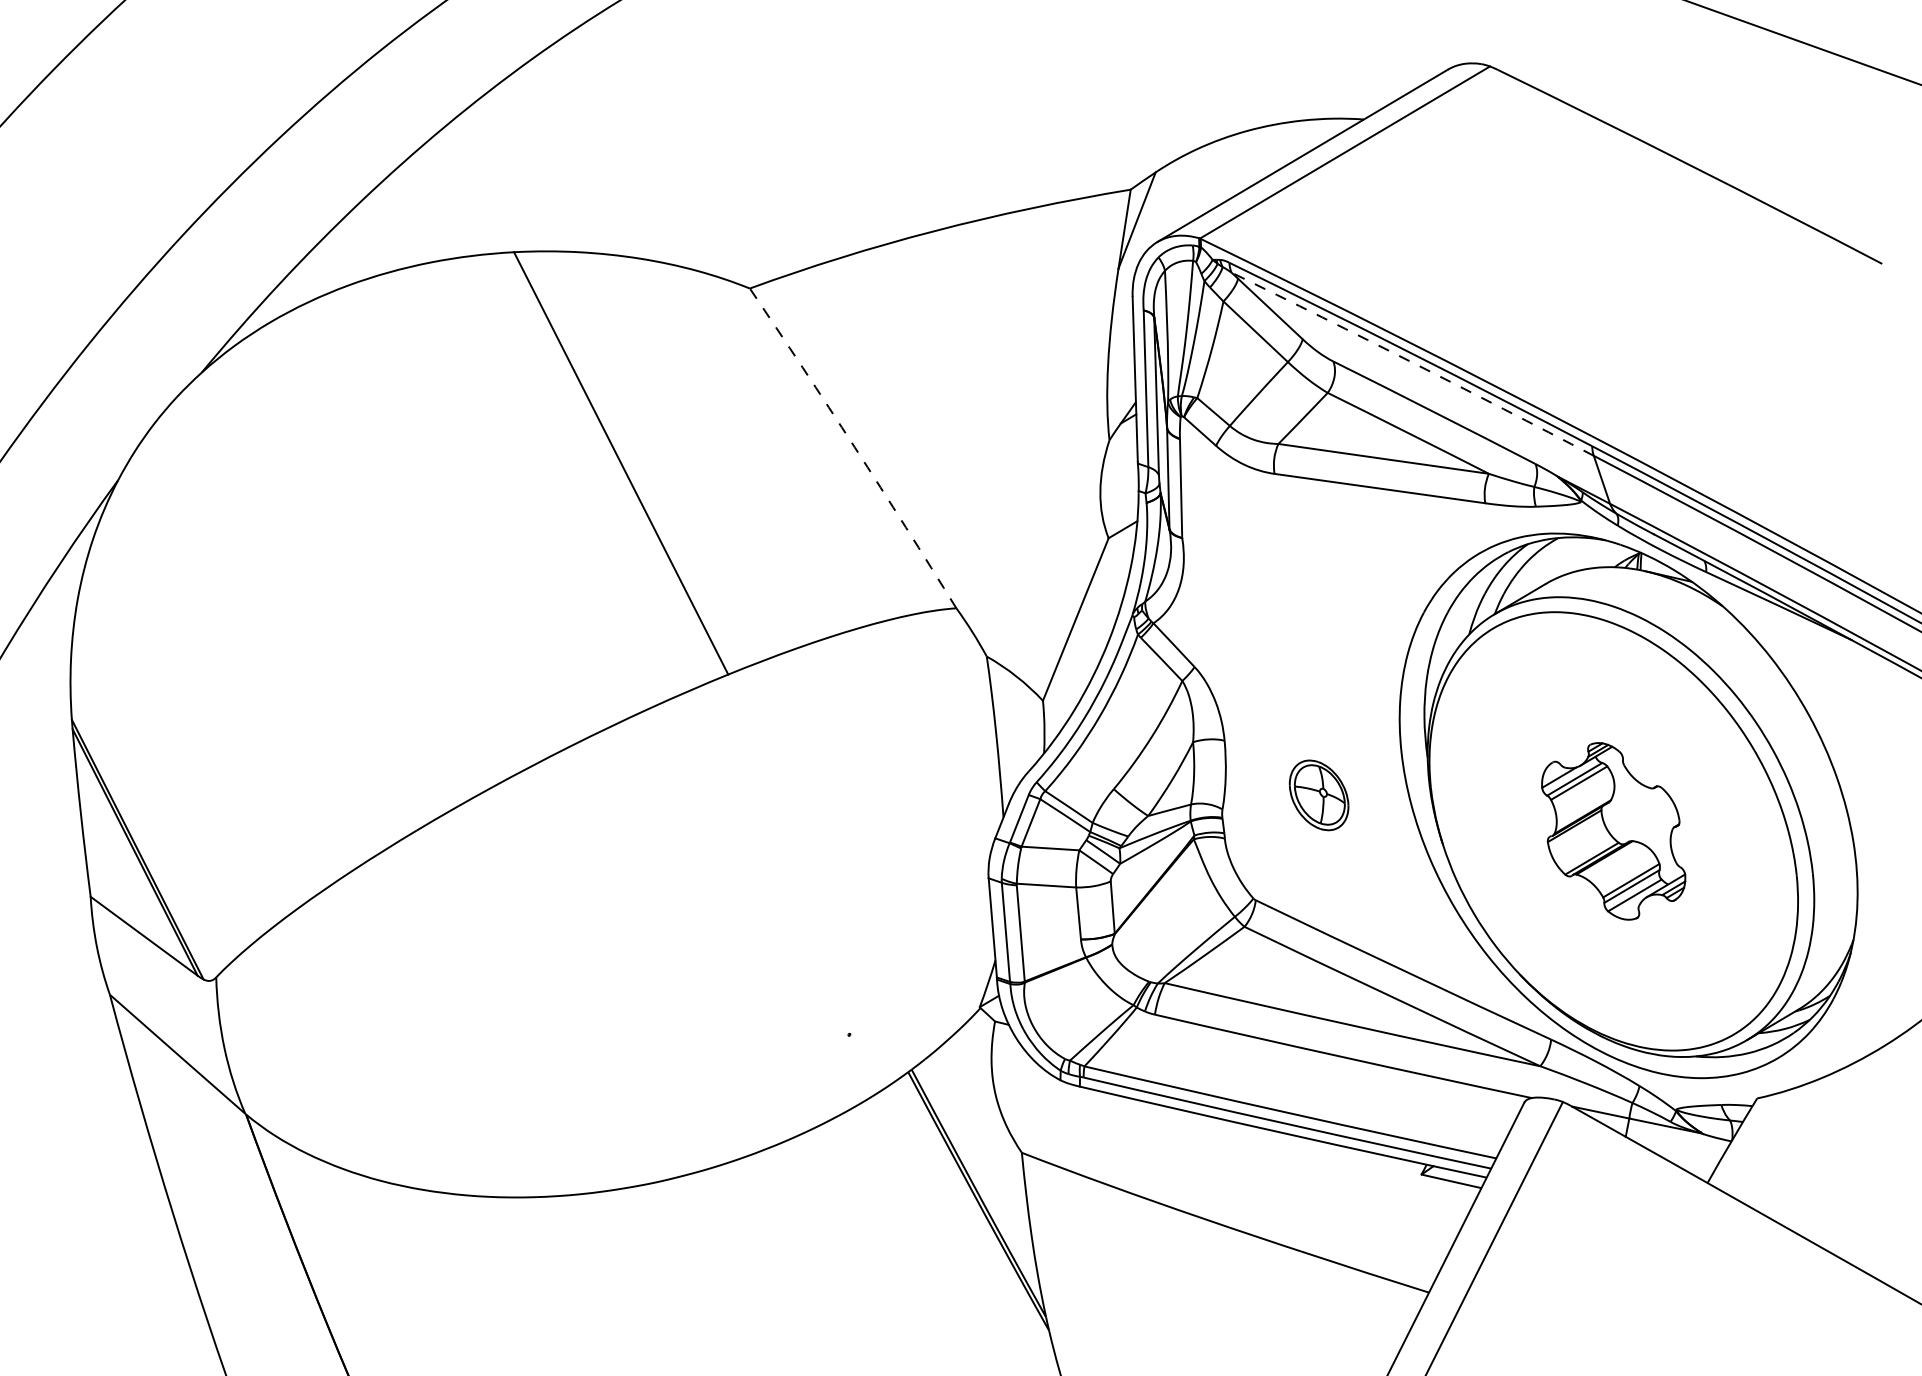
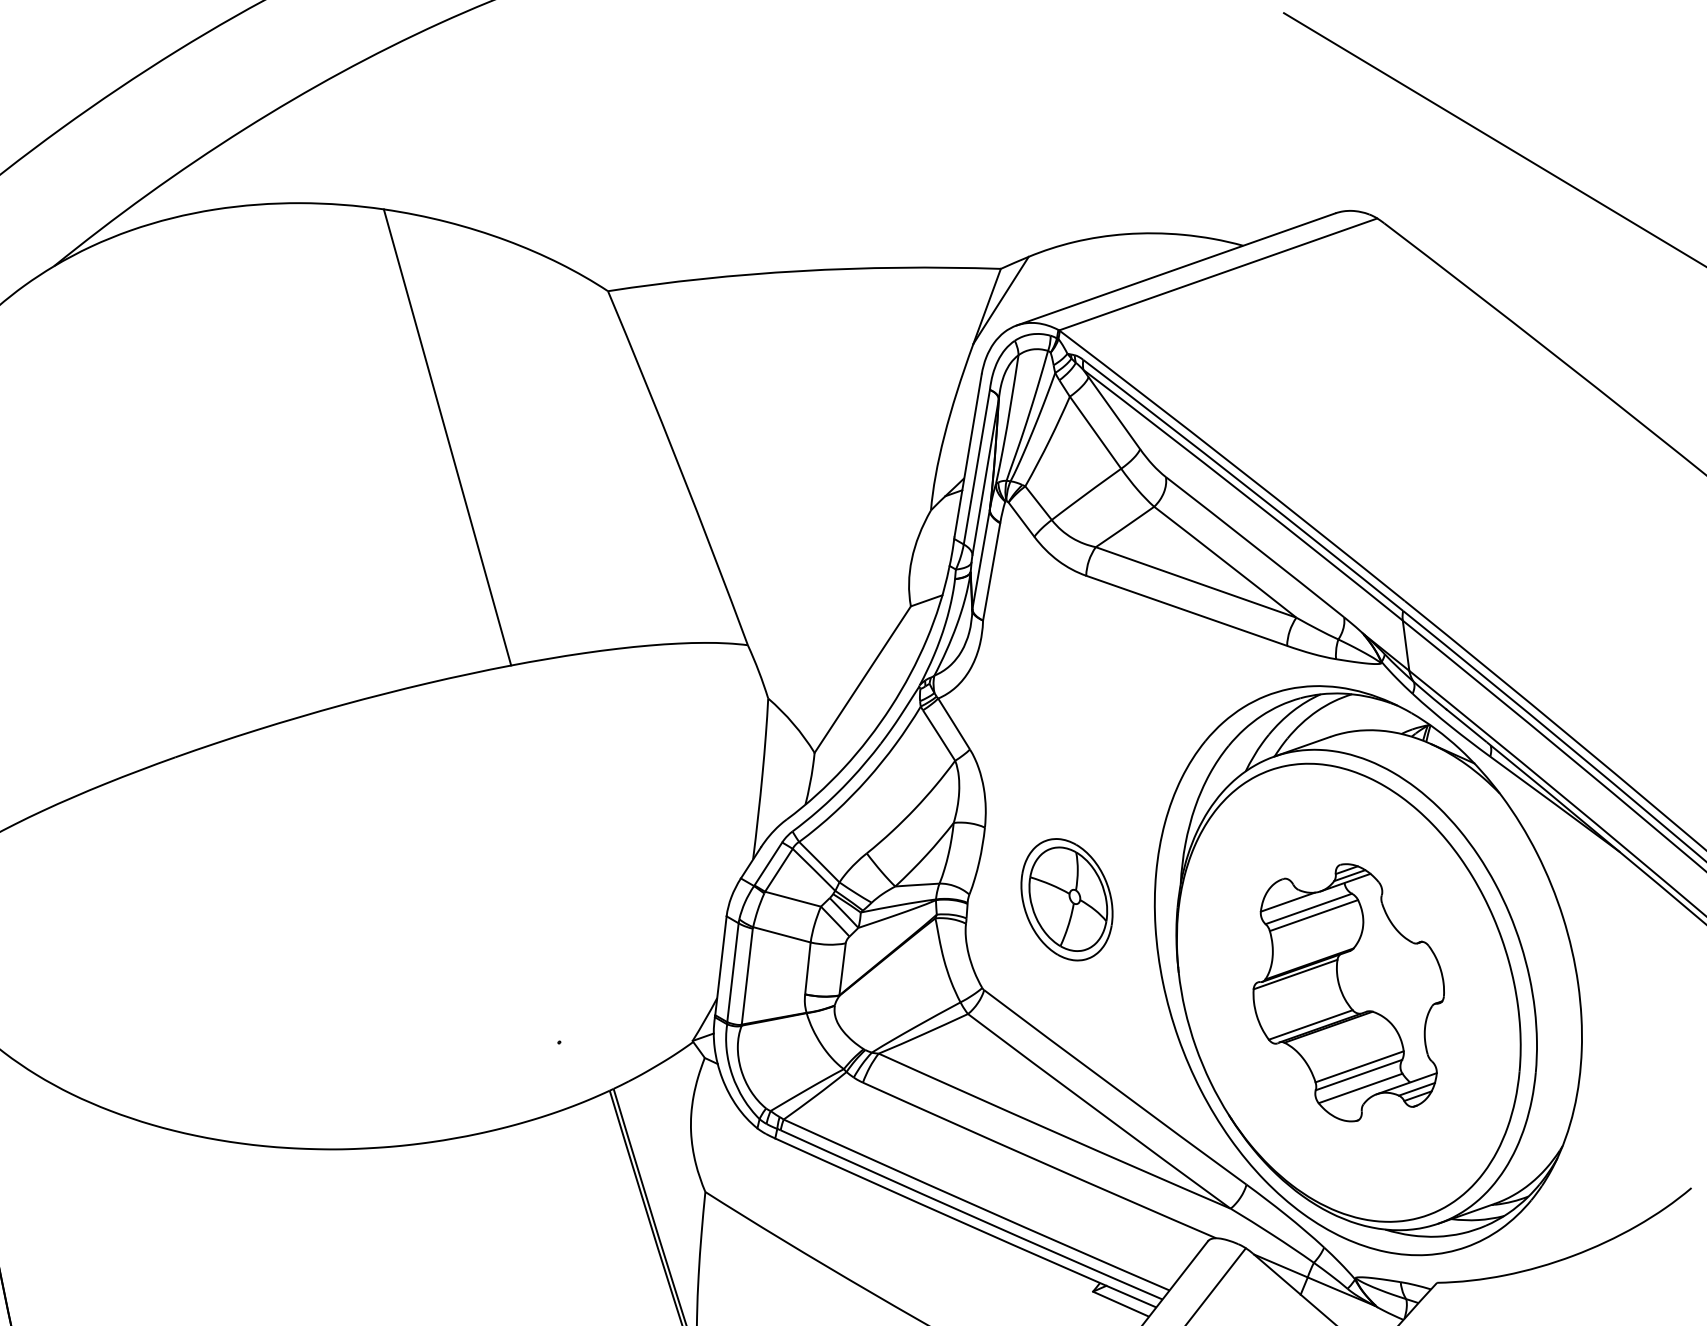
arc: (1413, 363) -> (1244, 494), dashed -> solid
arc: (854, 447) -> (679, 467), dashed -> solid
part: (1318, 795) -> (1066, 899), size x1.67
part: (1613, 831) -> (1348, 992), size x1.43

